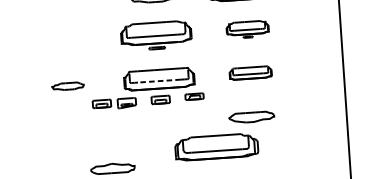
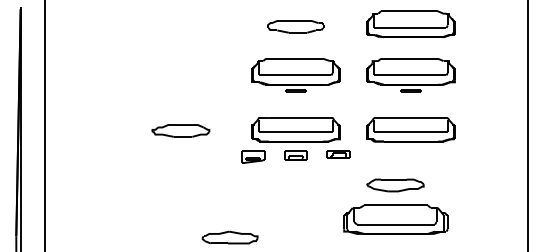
part: (247, 29) -> (410, 75), size x1.67
part: (250, 72) -> (410, 129), size x1.67
line: (159, 81) -> (295, 132), dashed -> solid
part: (67, 86) -> (180, 130), size x1.43
part: (101, 103) -> (221, 155), removed
part: (251, 117) -> (395, 185), moved
part: (216, 146) -> (395, 219), moved

